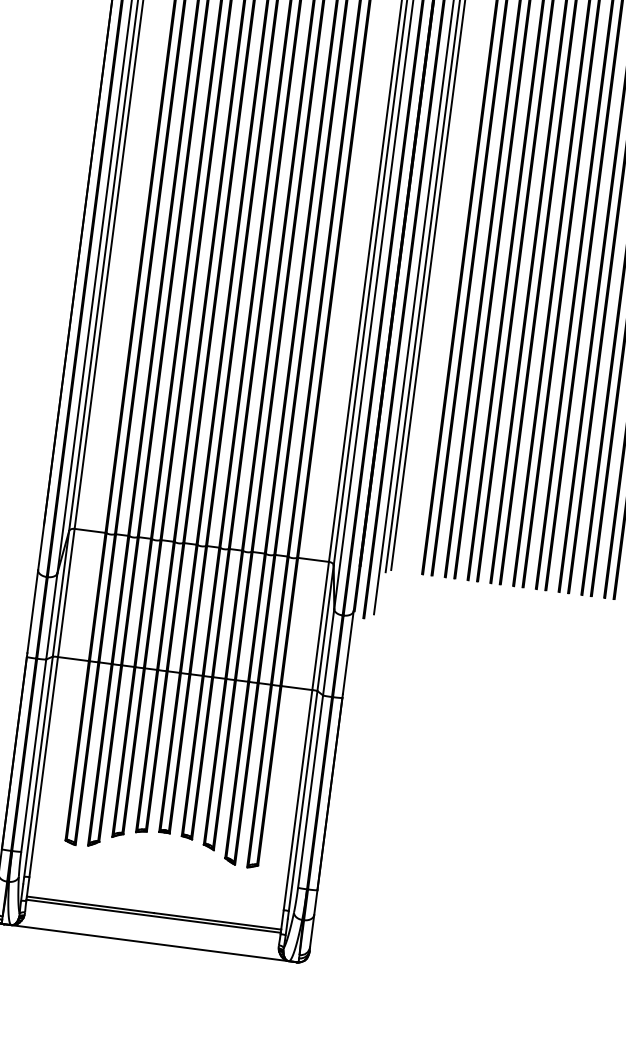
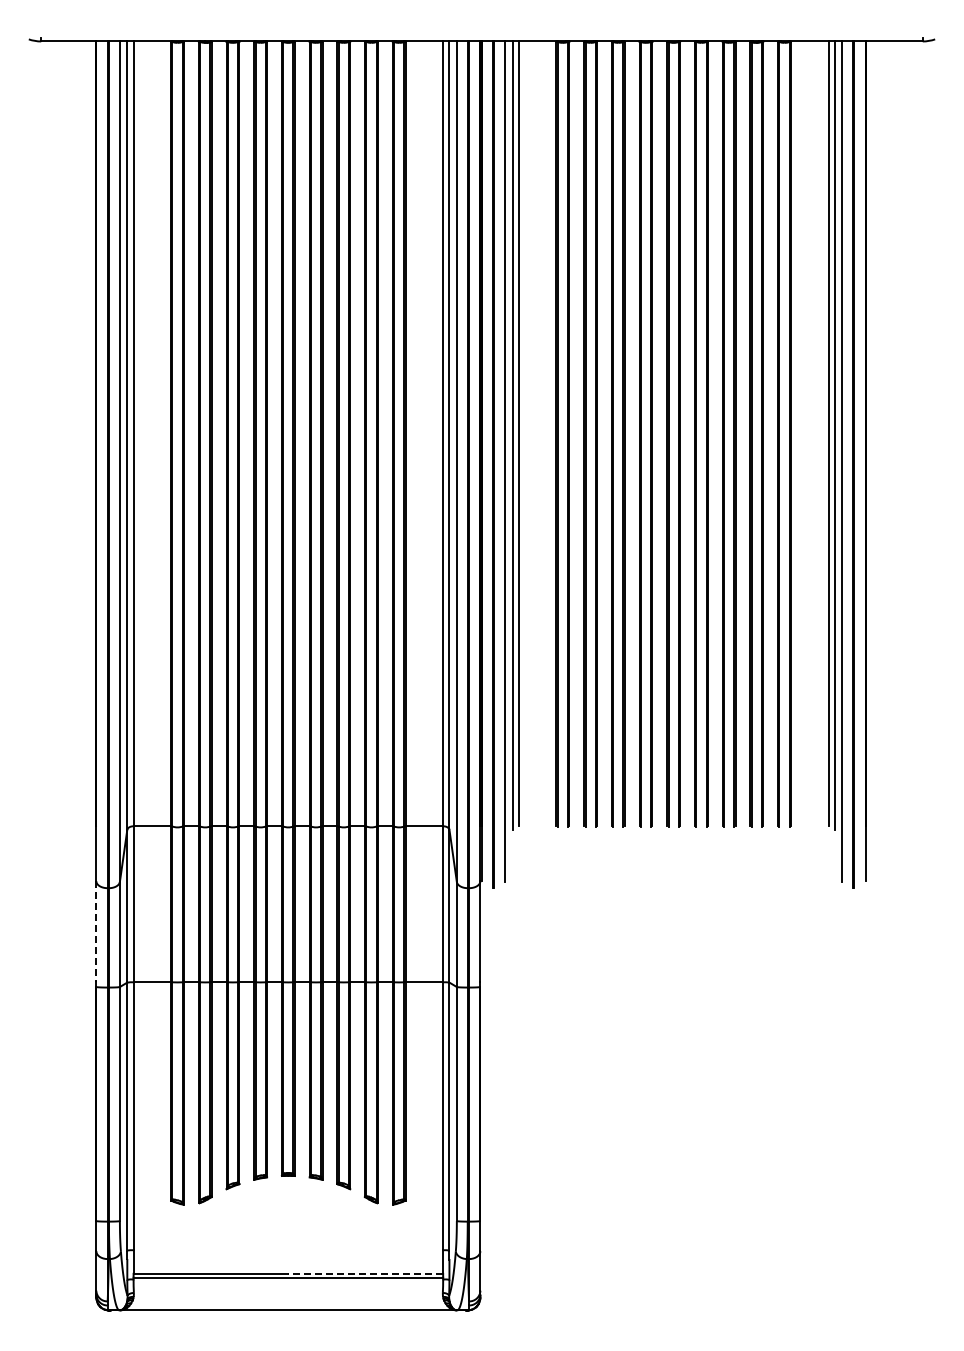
line: (32, 611) -> (96, 931), solid -> dashed
line: (217, 921) -> (365, 1273), solid -> dashed

